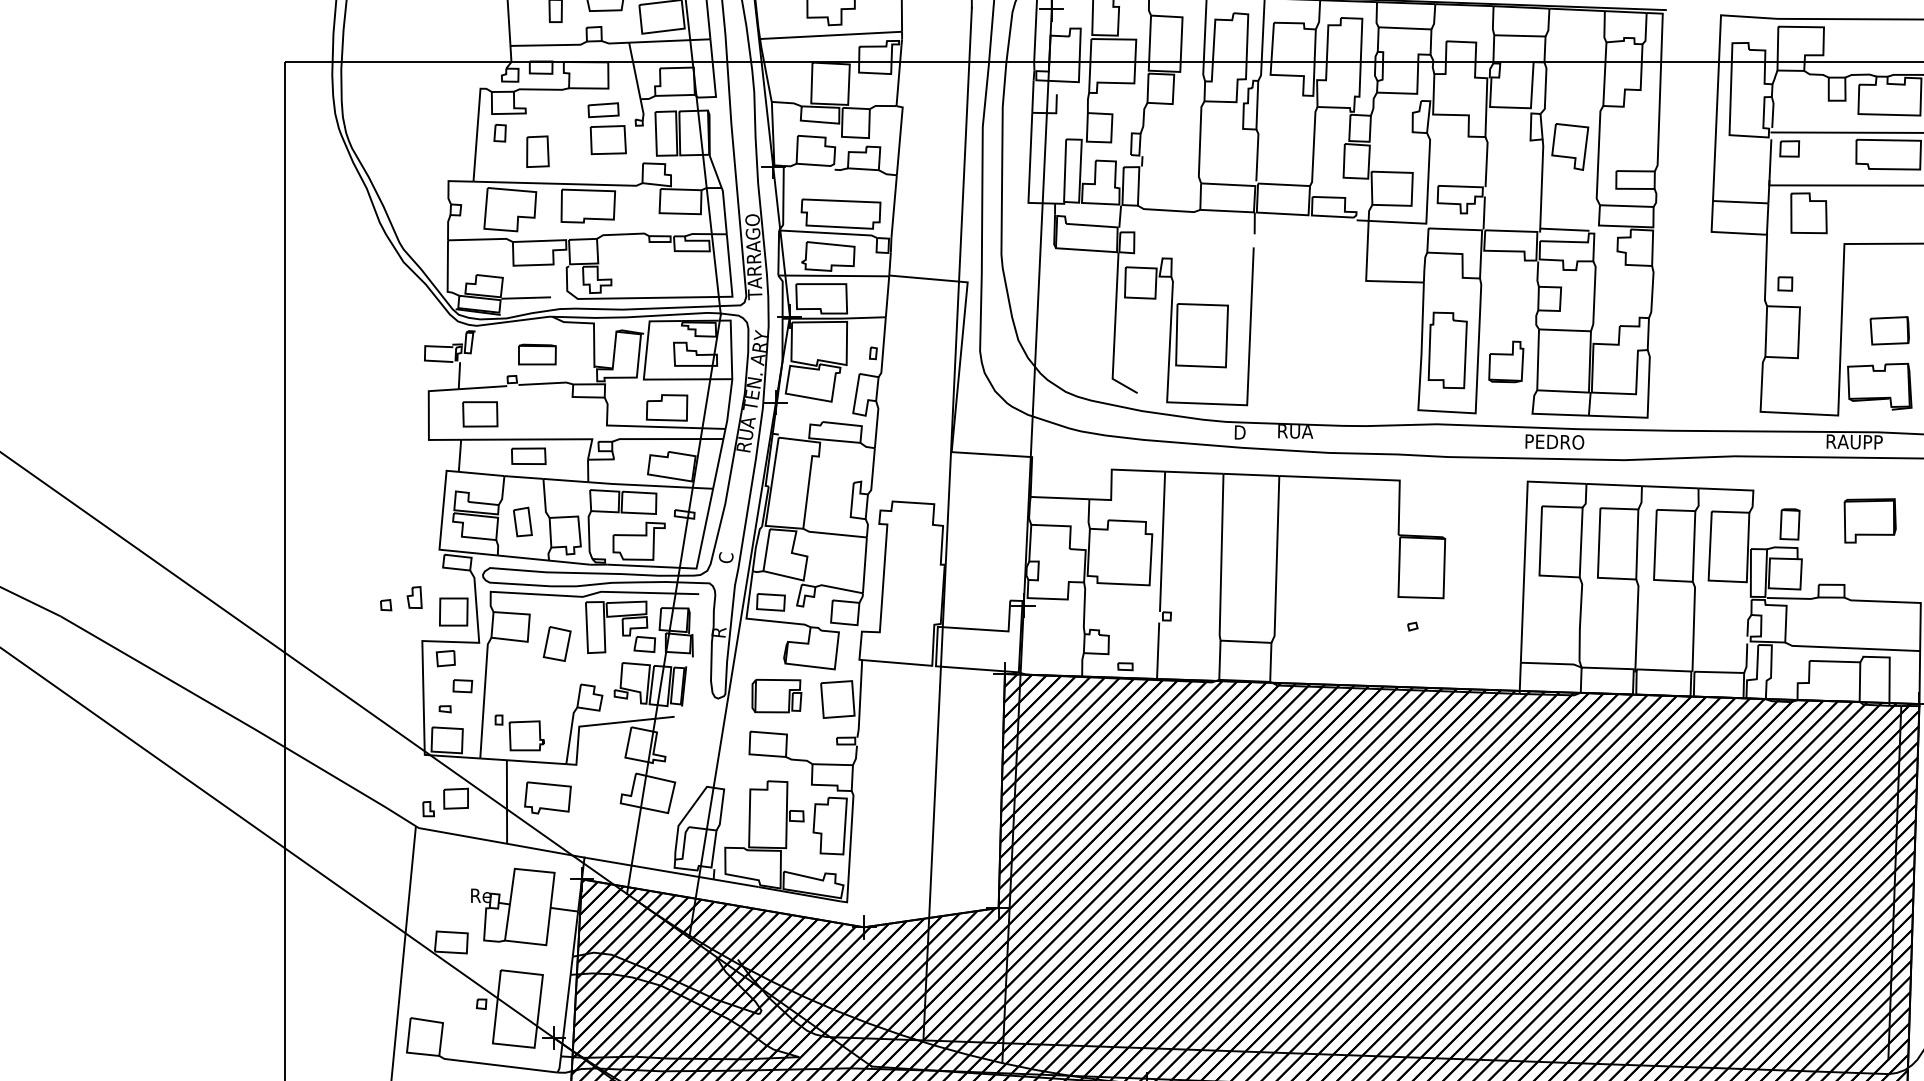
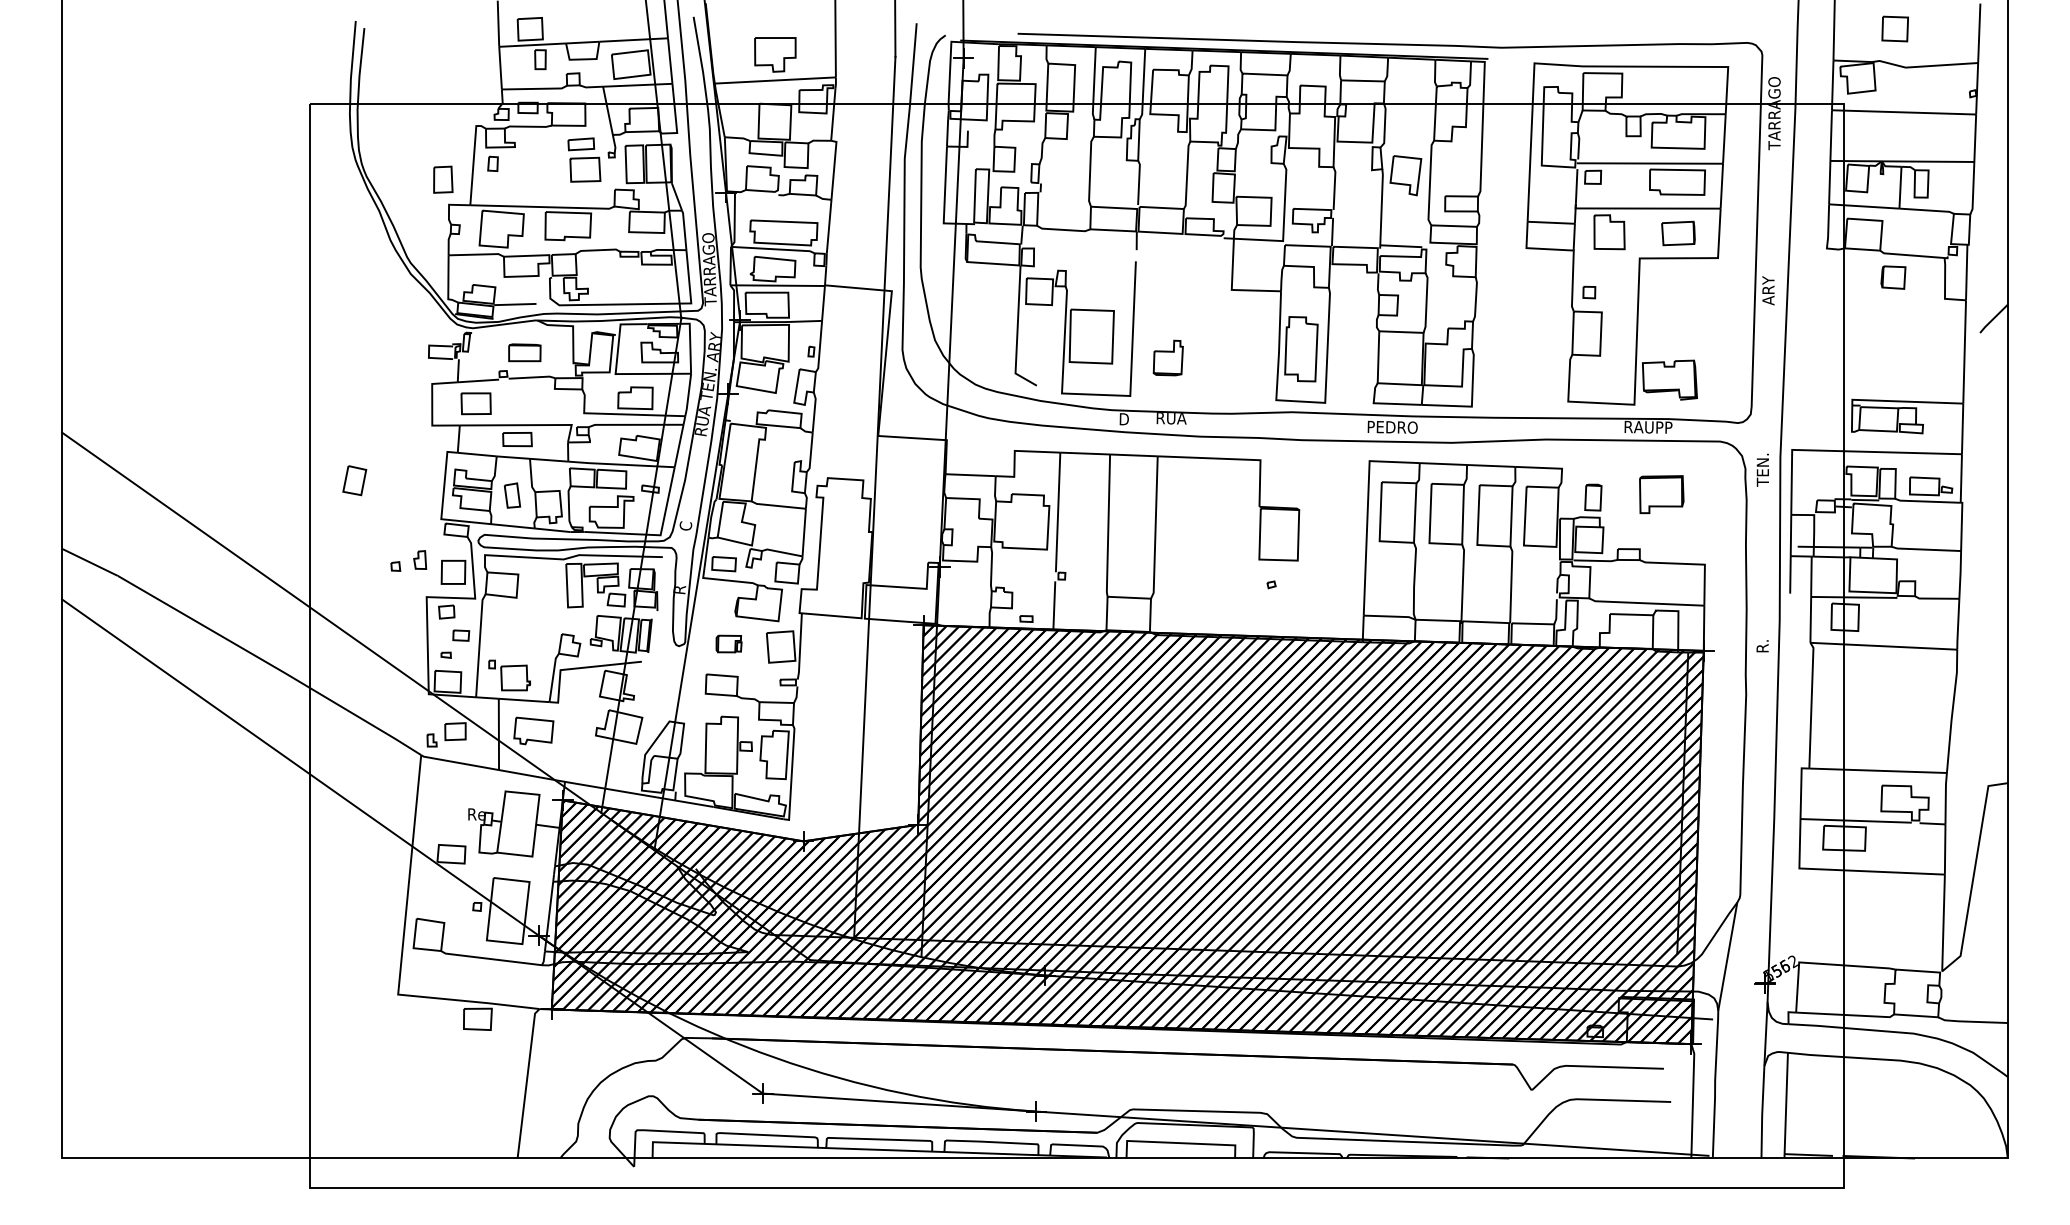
part: (538, 151) -> (443, 179), moved
part: (1889, 330) -> (1678, 233), moved
part: (1505, 361) -> (1167, 357), moved
part: (556, 643) -> (354, 480), moved
part: (776, 695) -> (728, 643), size x0.6

